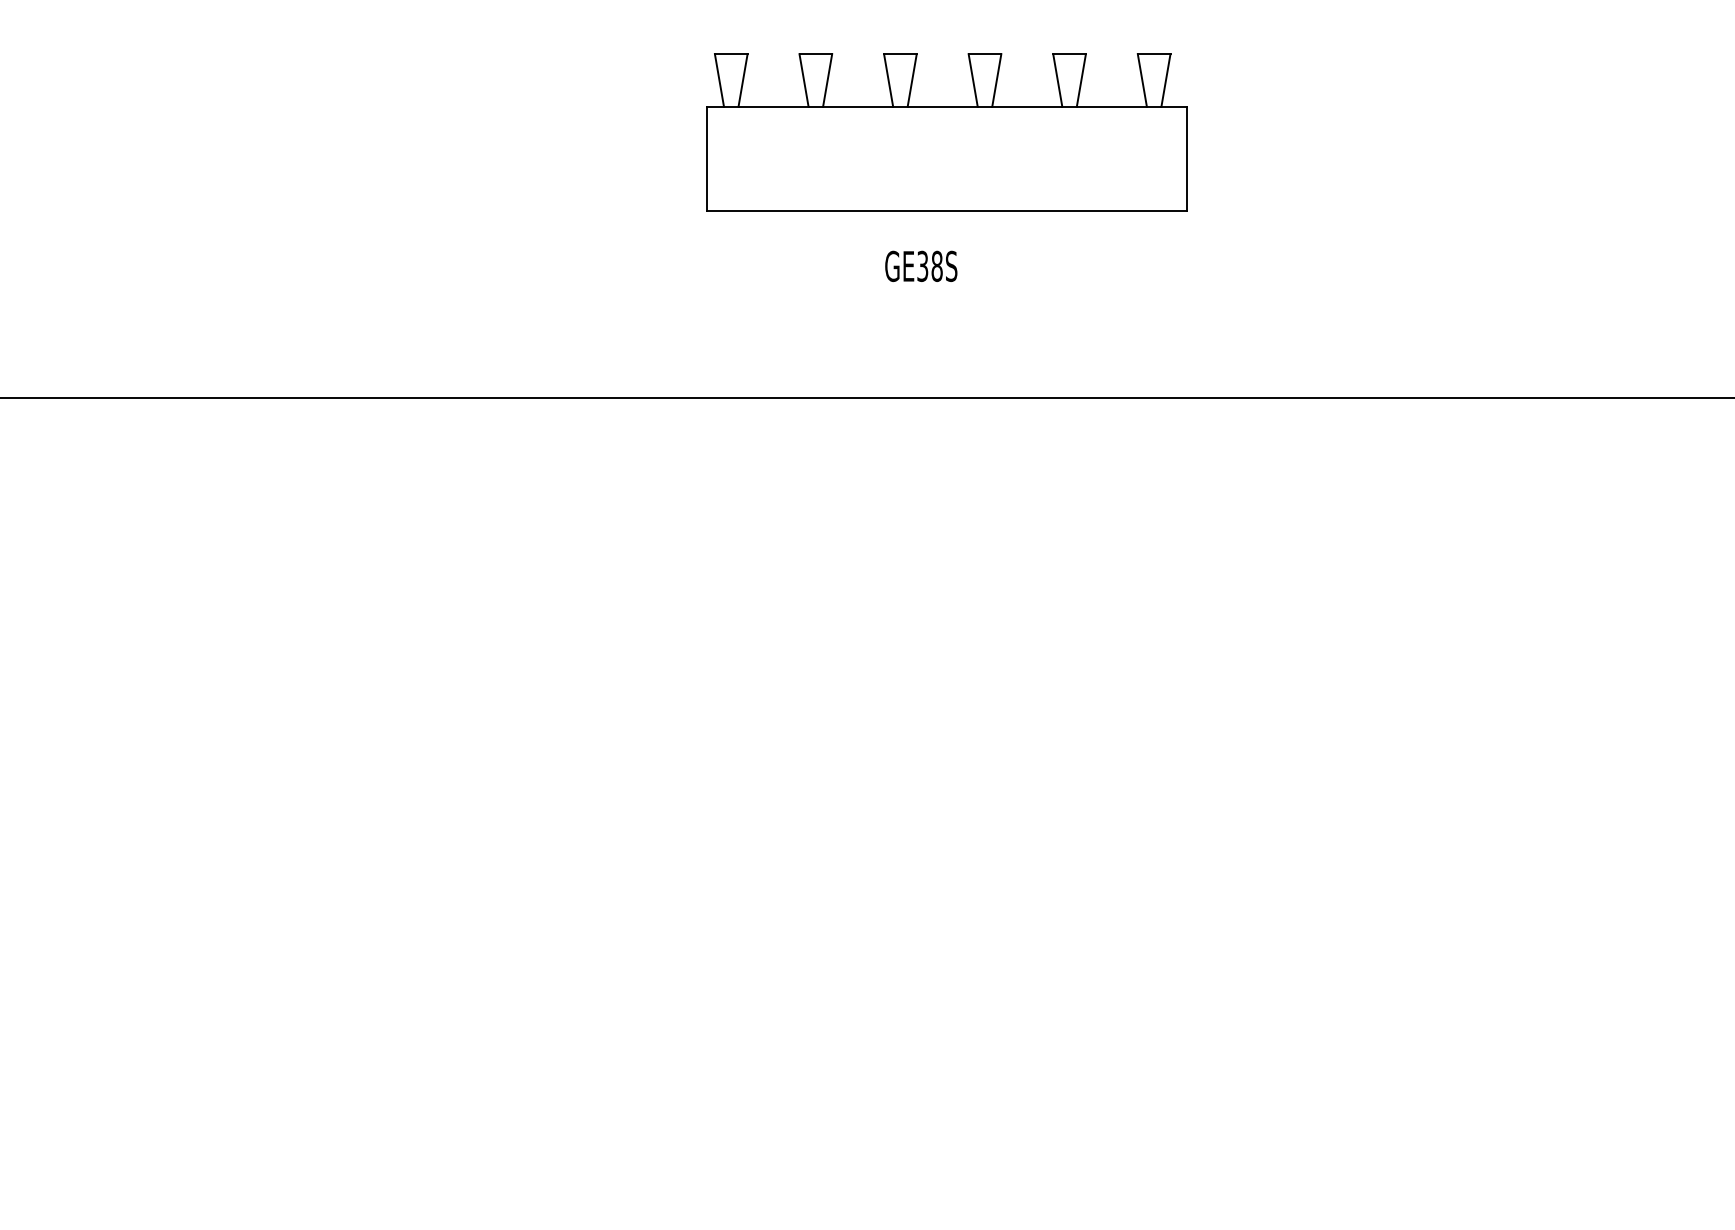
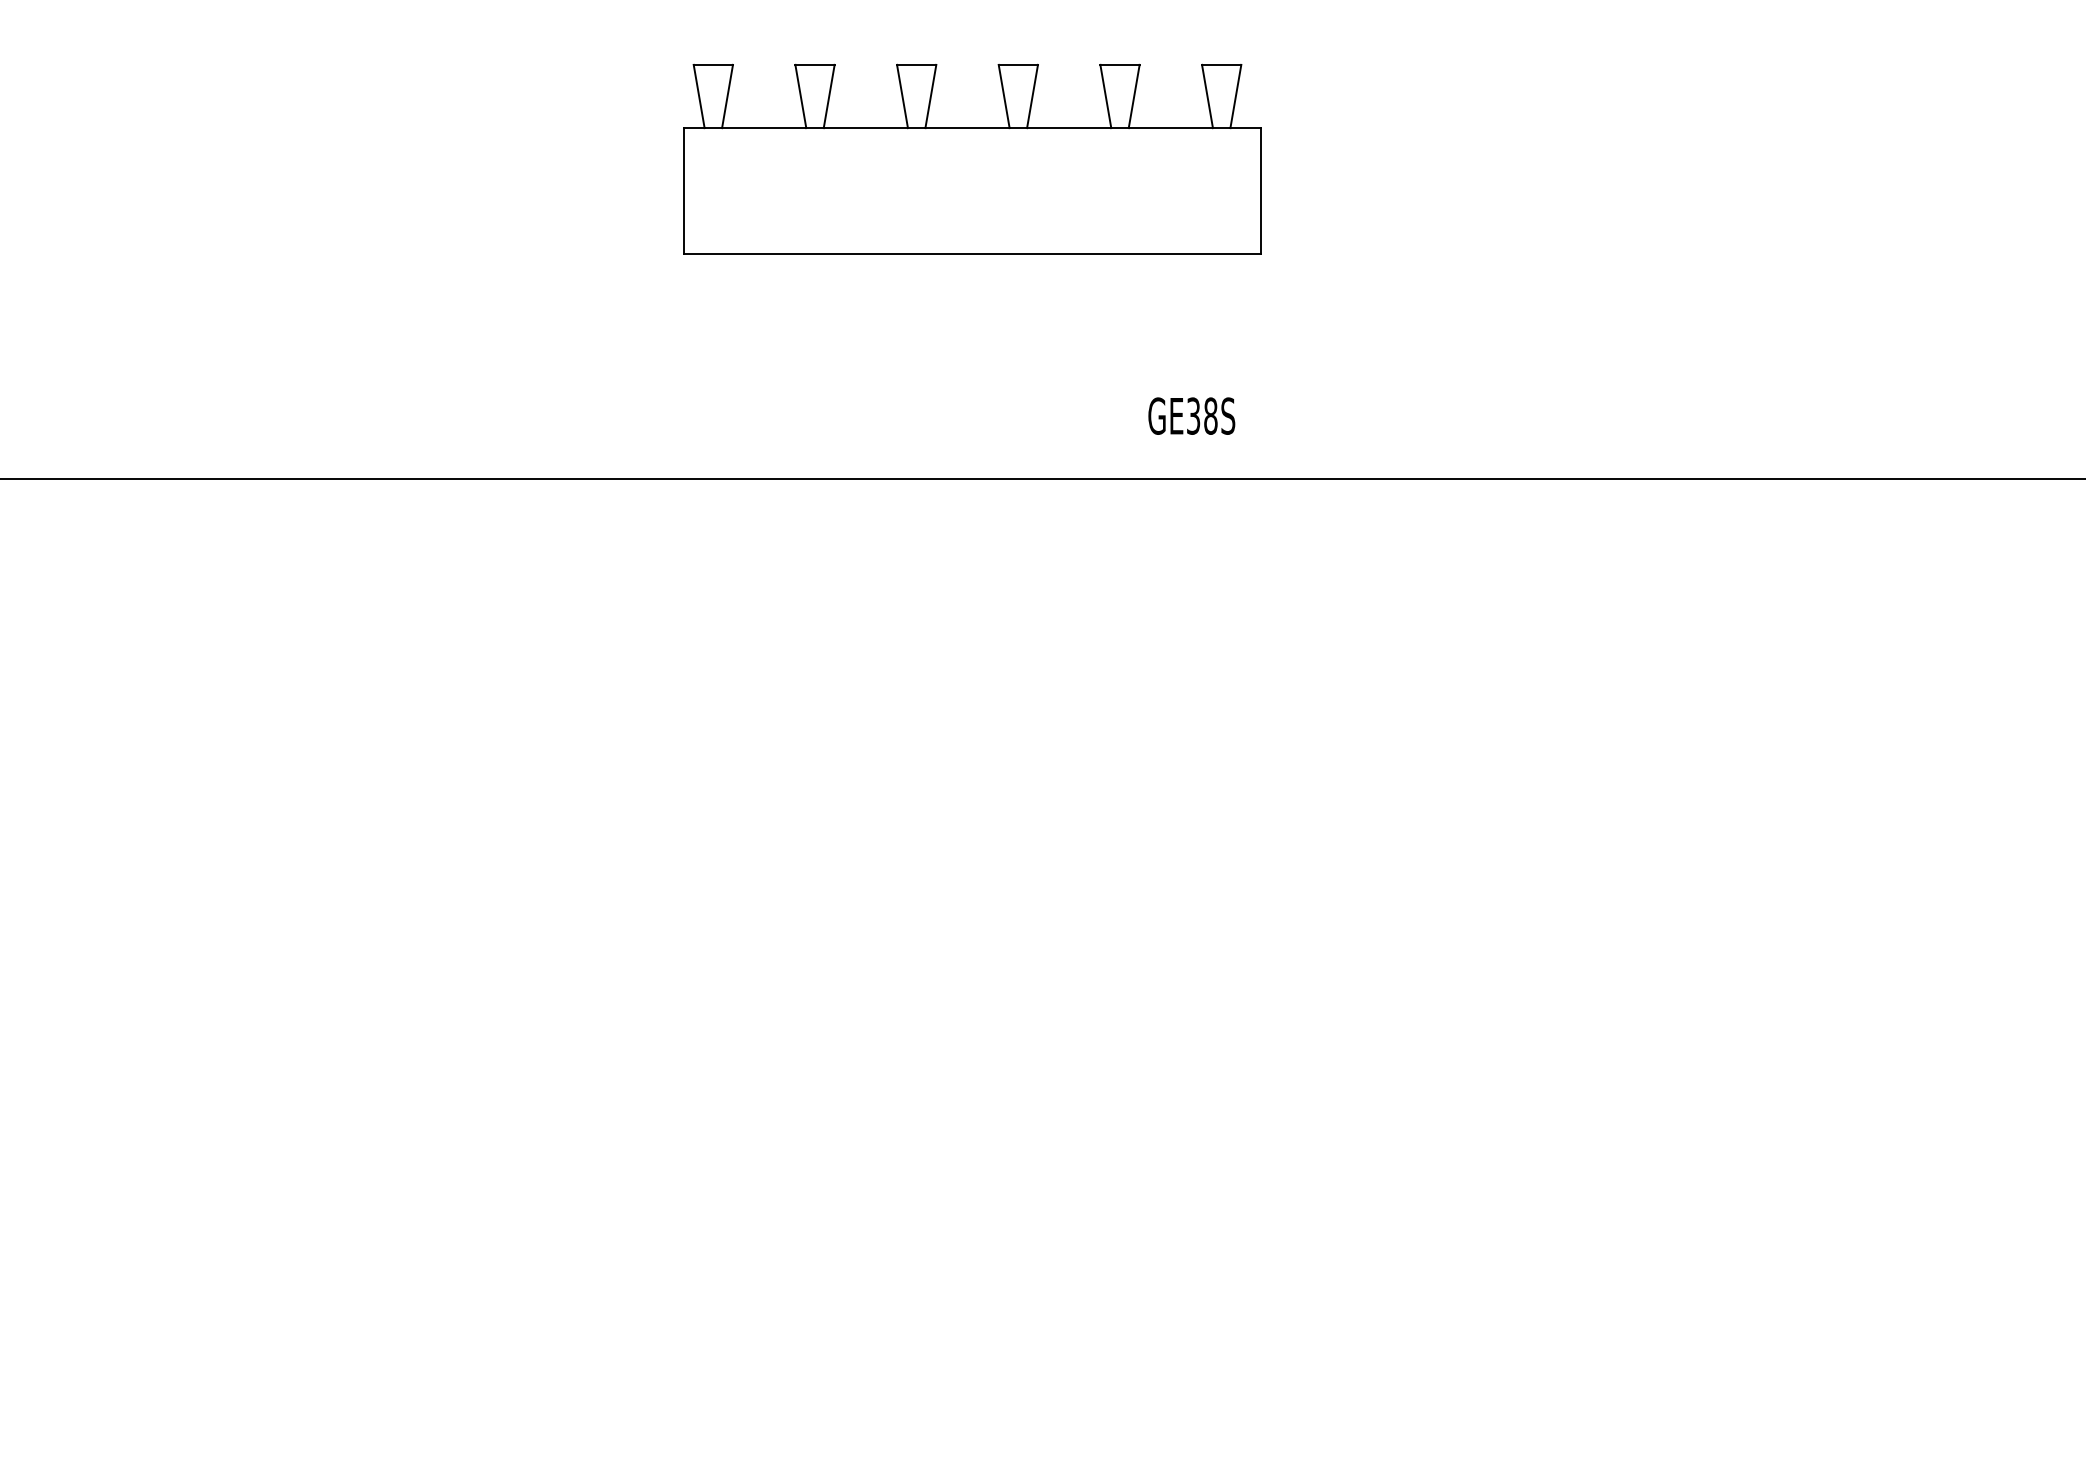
part: (946, 132) -> (972, 159), moved
text: (921, 265) -> (1192, 415), moved

